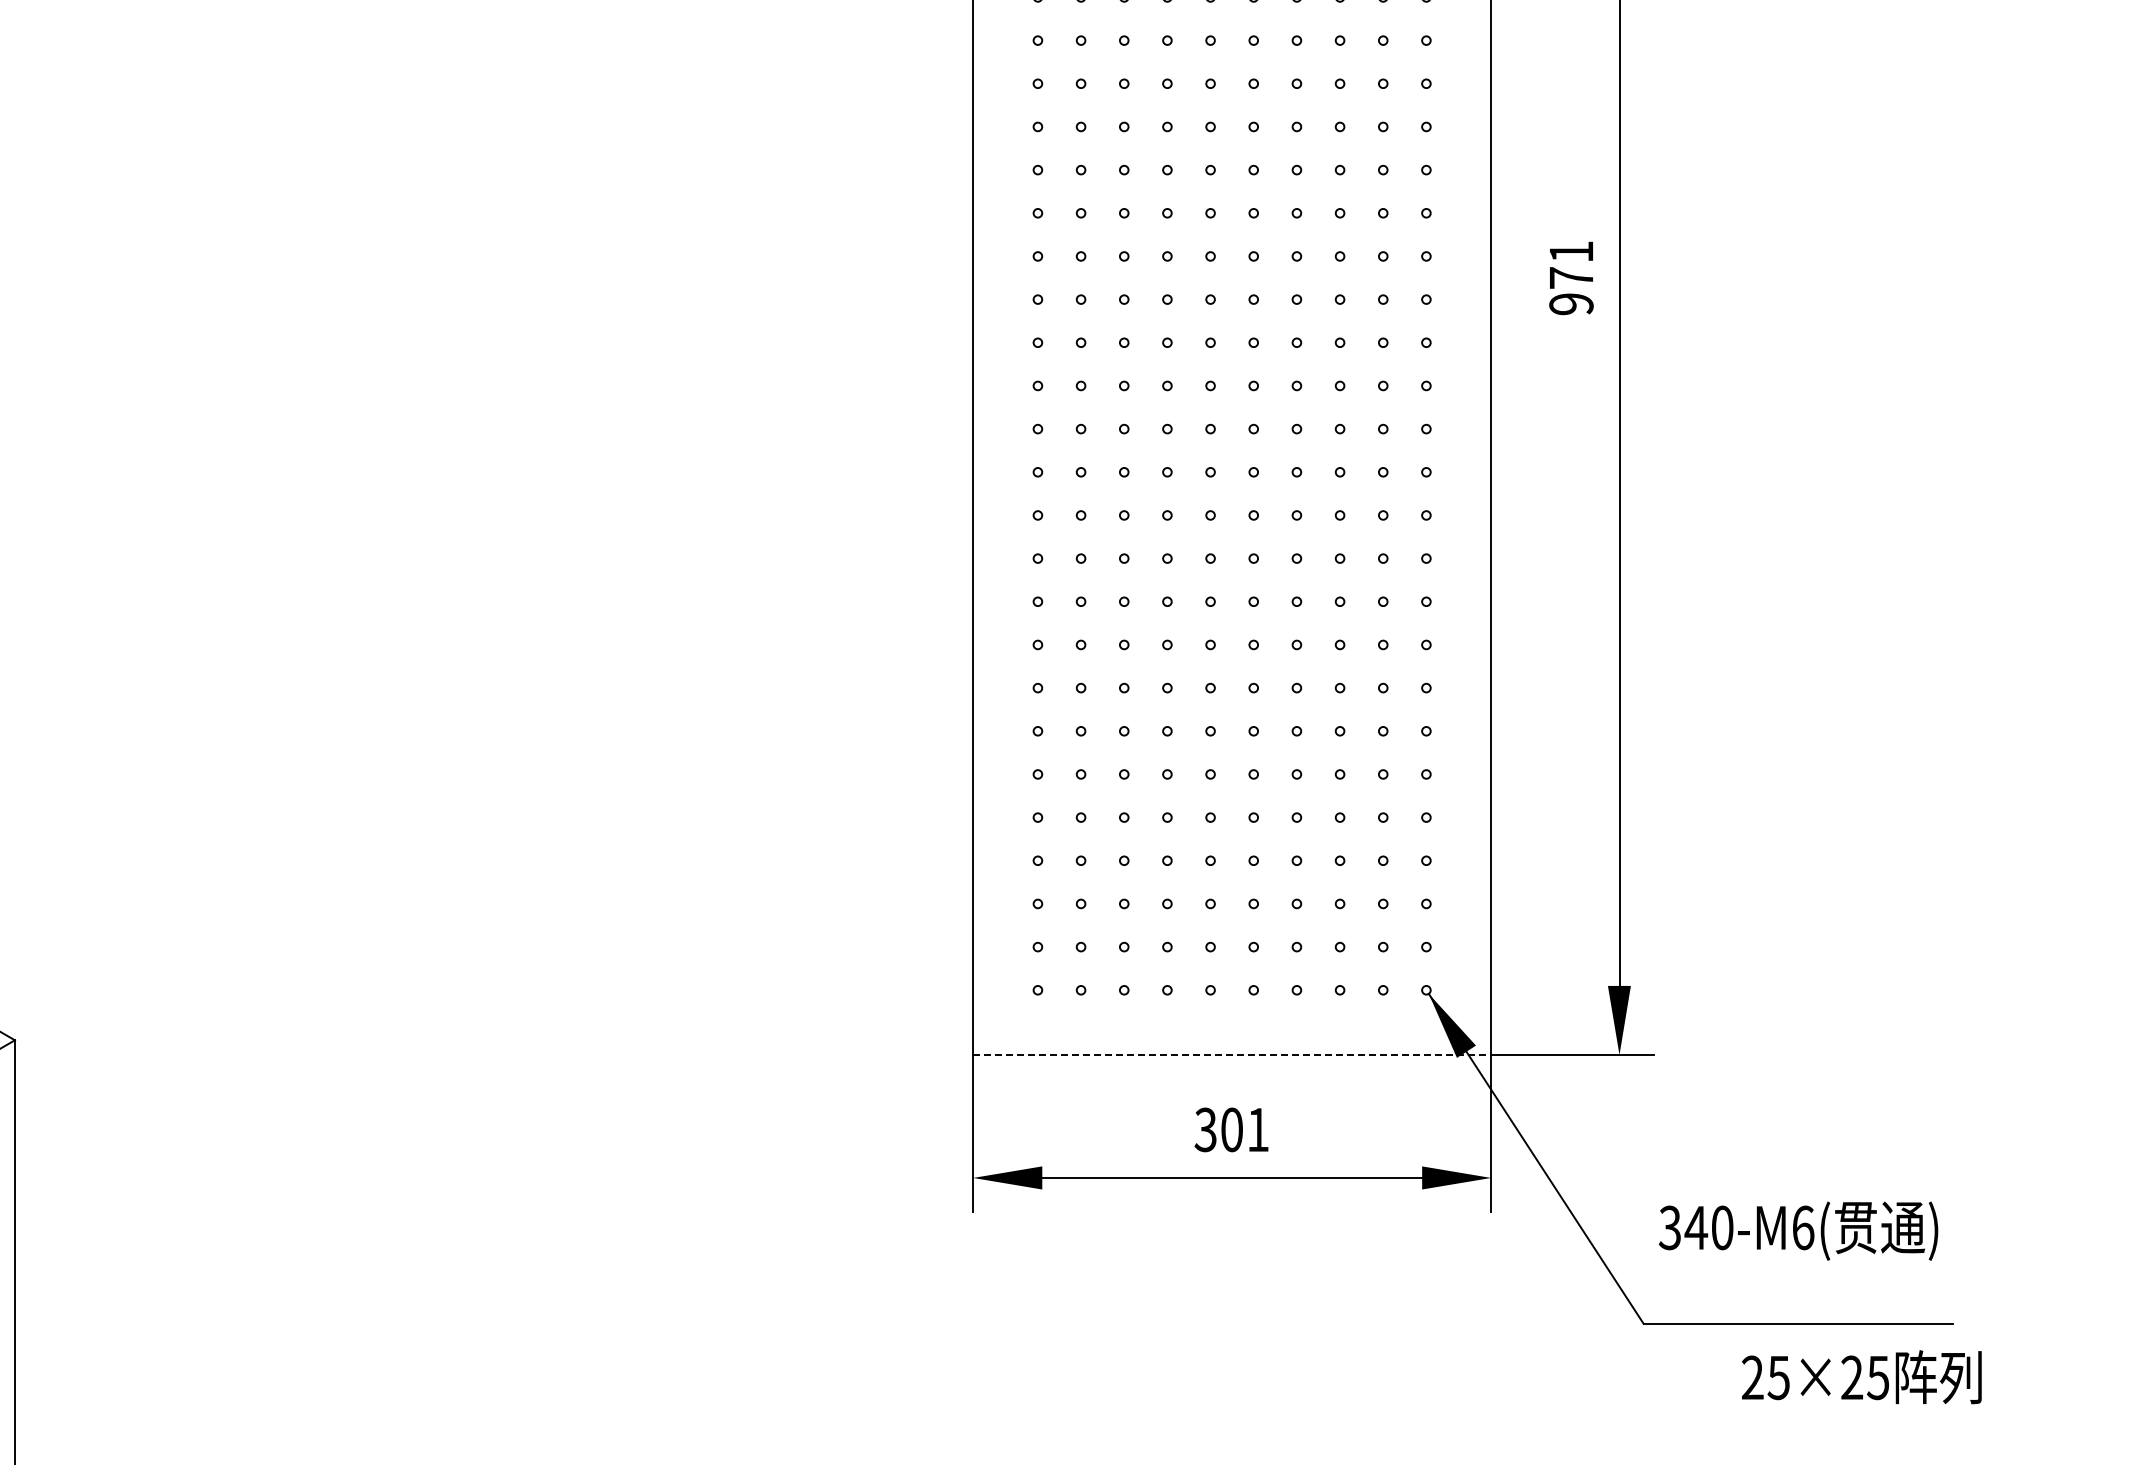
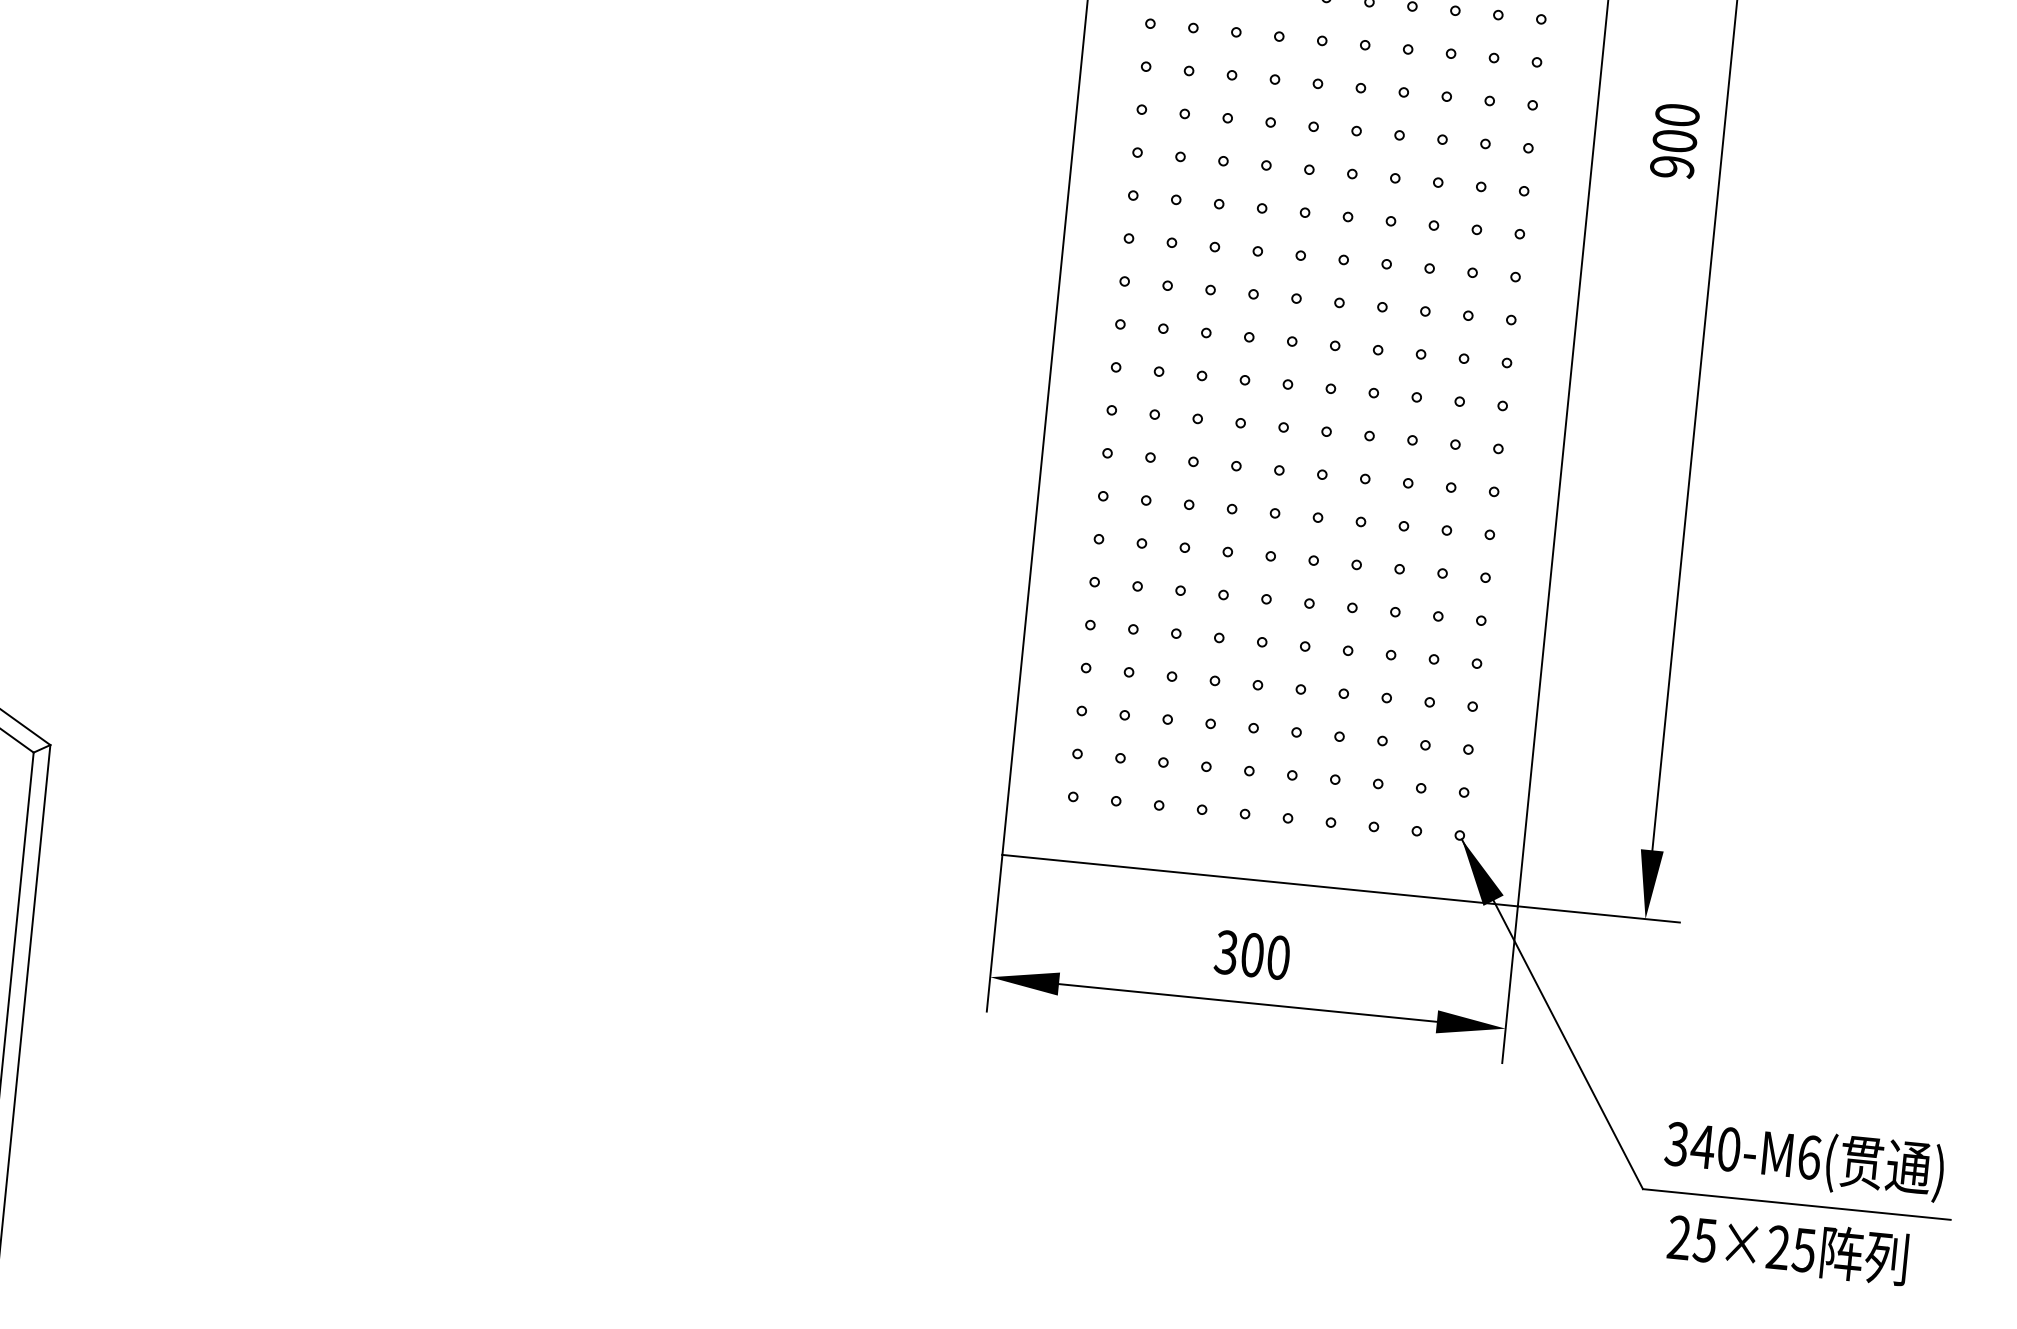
text: (1571, 264) -> (1676, 127), 971 -> 900
line: (1232, 1055) -> (1260, 881), dashed -> solid
text: (1258, 1129) -> (1278, 957), 301 -> 300
text: (1798, 1230) -> (1804, 1159), moved
text: (1861, 1377) -> (1787, 1248), moved

